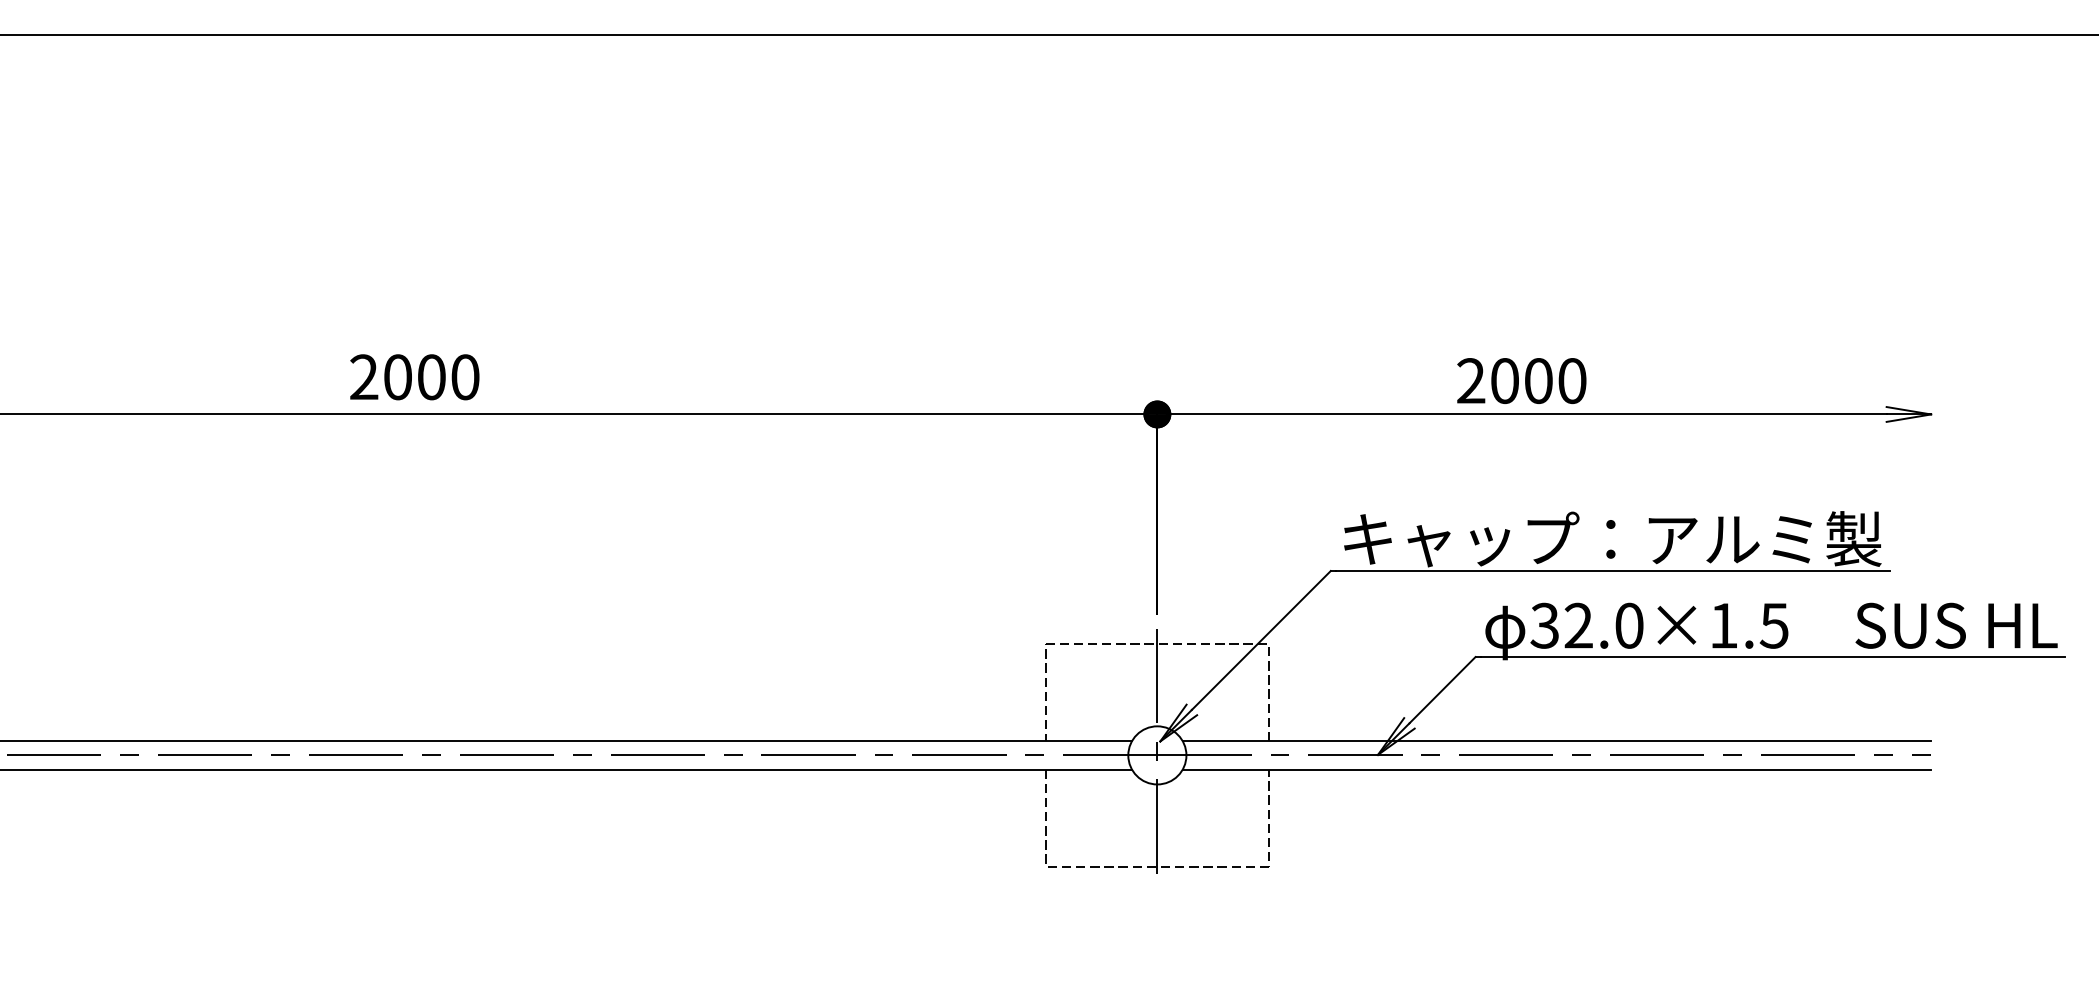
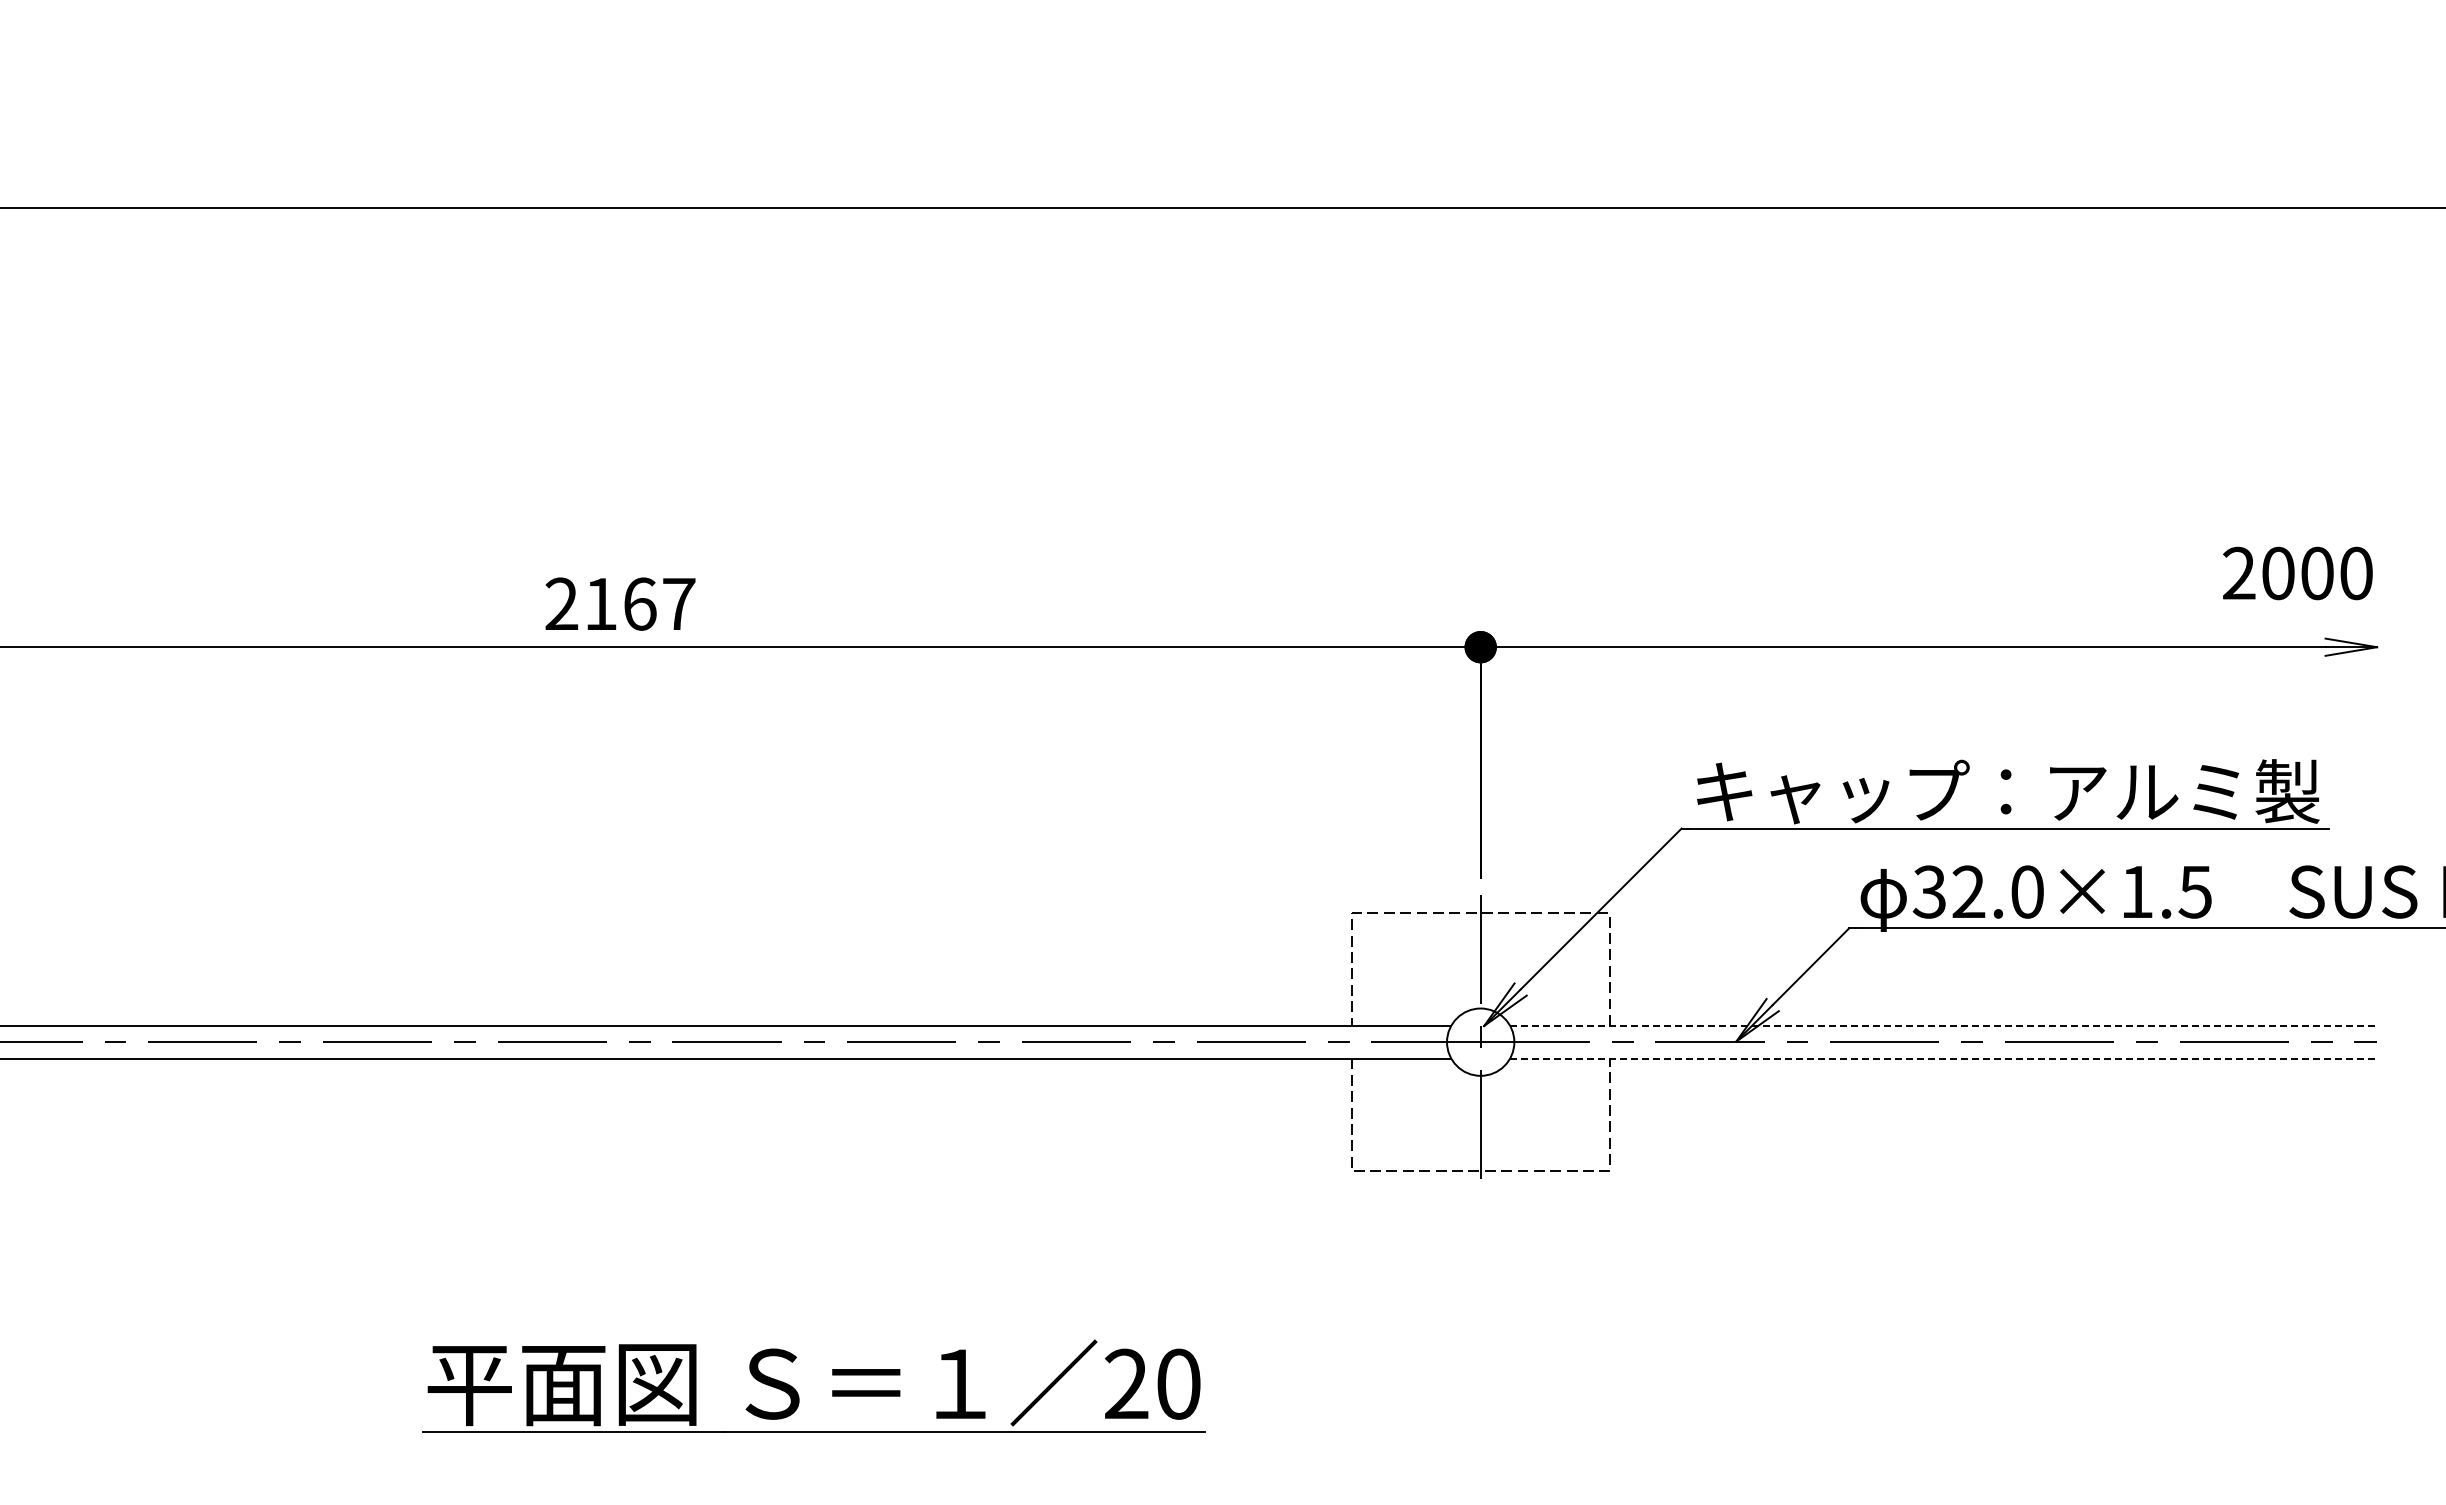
text: (432, 376) -> (640, 603), 2000 -> 2167
text: (1521, 381) -> (2297, 573), moved
line: (1556, 741) -> (1943, 1025), solid -> dashed
line: (1556, 769) -> (1943, 1058), solid -> dashed

